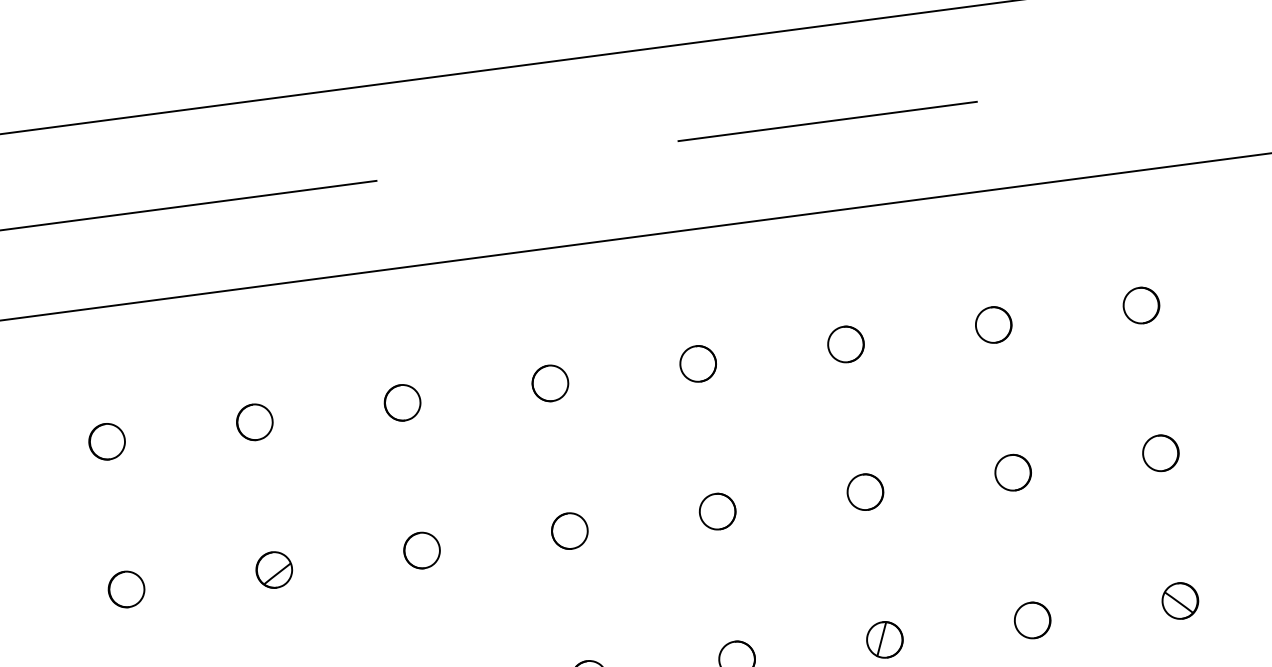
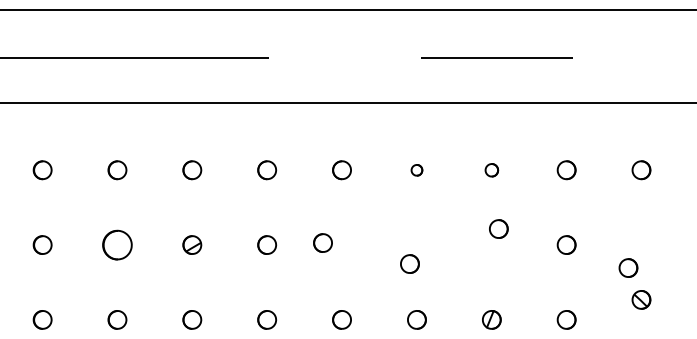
part: (845, 345) -> (491, 170), size x0.7
part: (697, 364) -> (416, 170), size x0.6
part: (1160, 452) -> (628, 267), moved
part: (864, 491) -> (498, 228), moved
part: (716, 510) -> (409, 263), moved
part: (568, 530) -> (322, 242), moved
part: (126, 588) -> (117, 244), size x1.6
part: (1180, 600) -> (641, 299), moved

